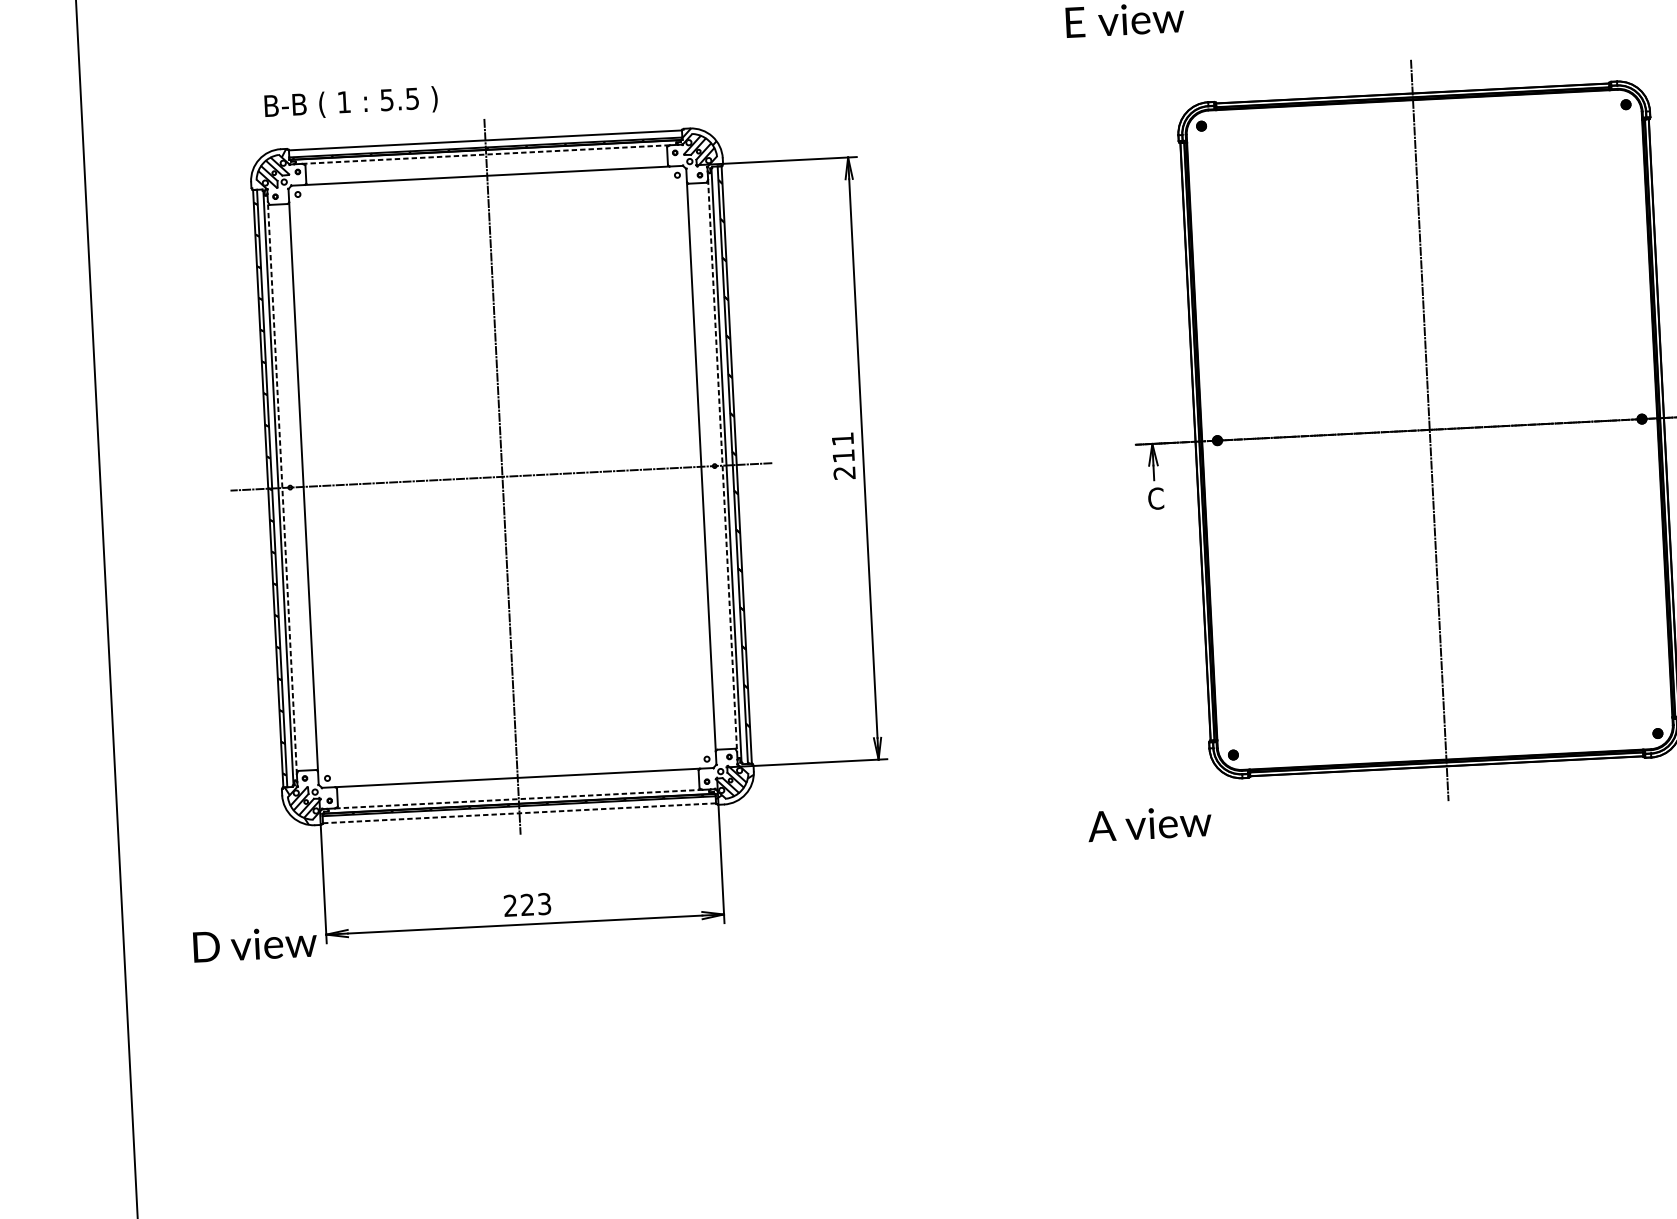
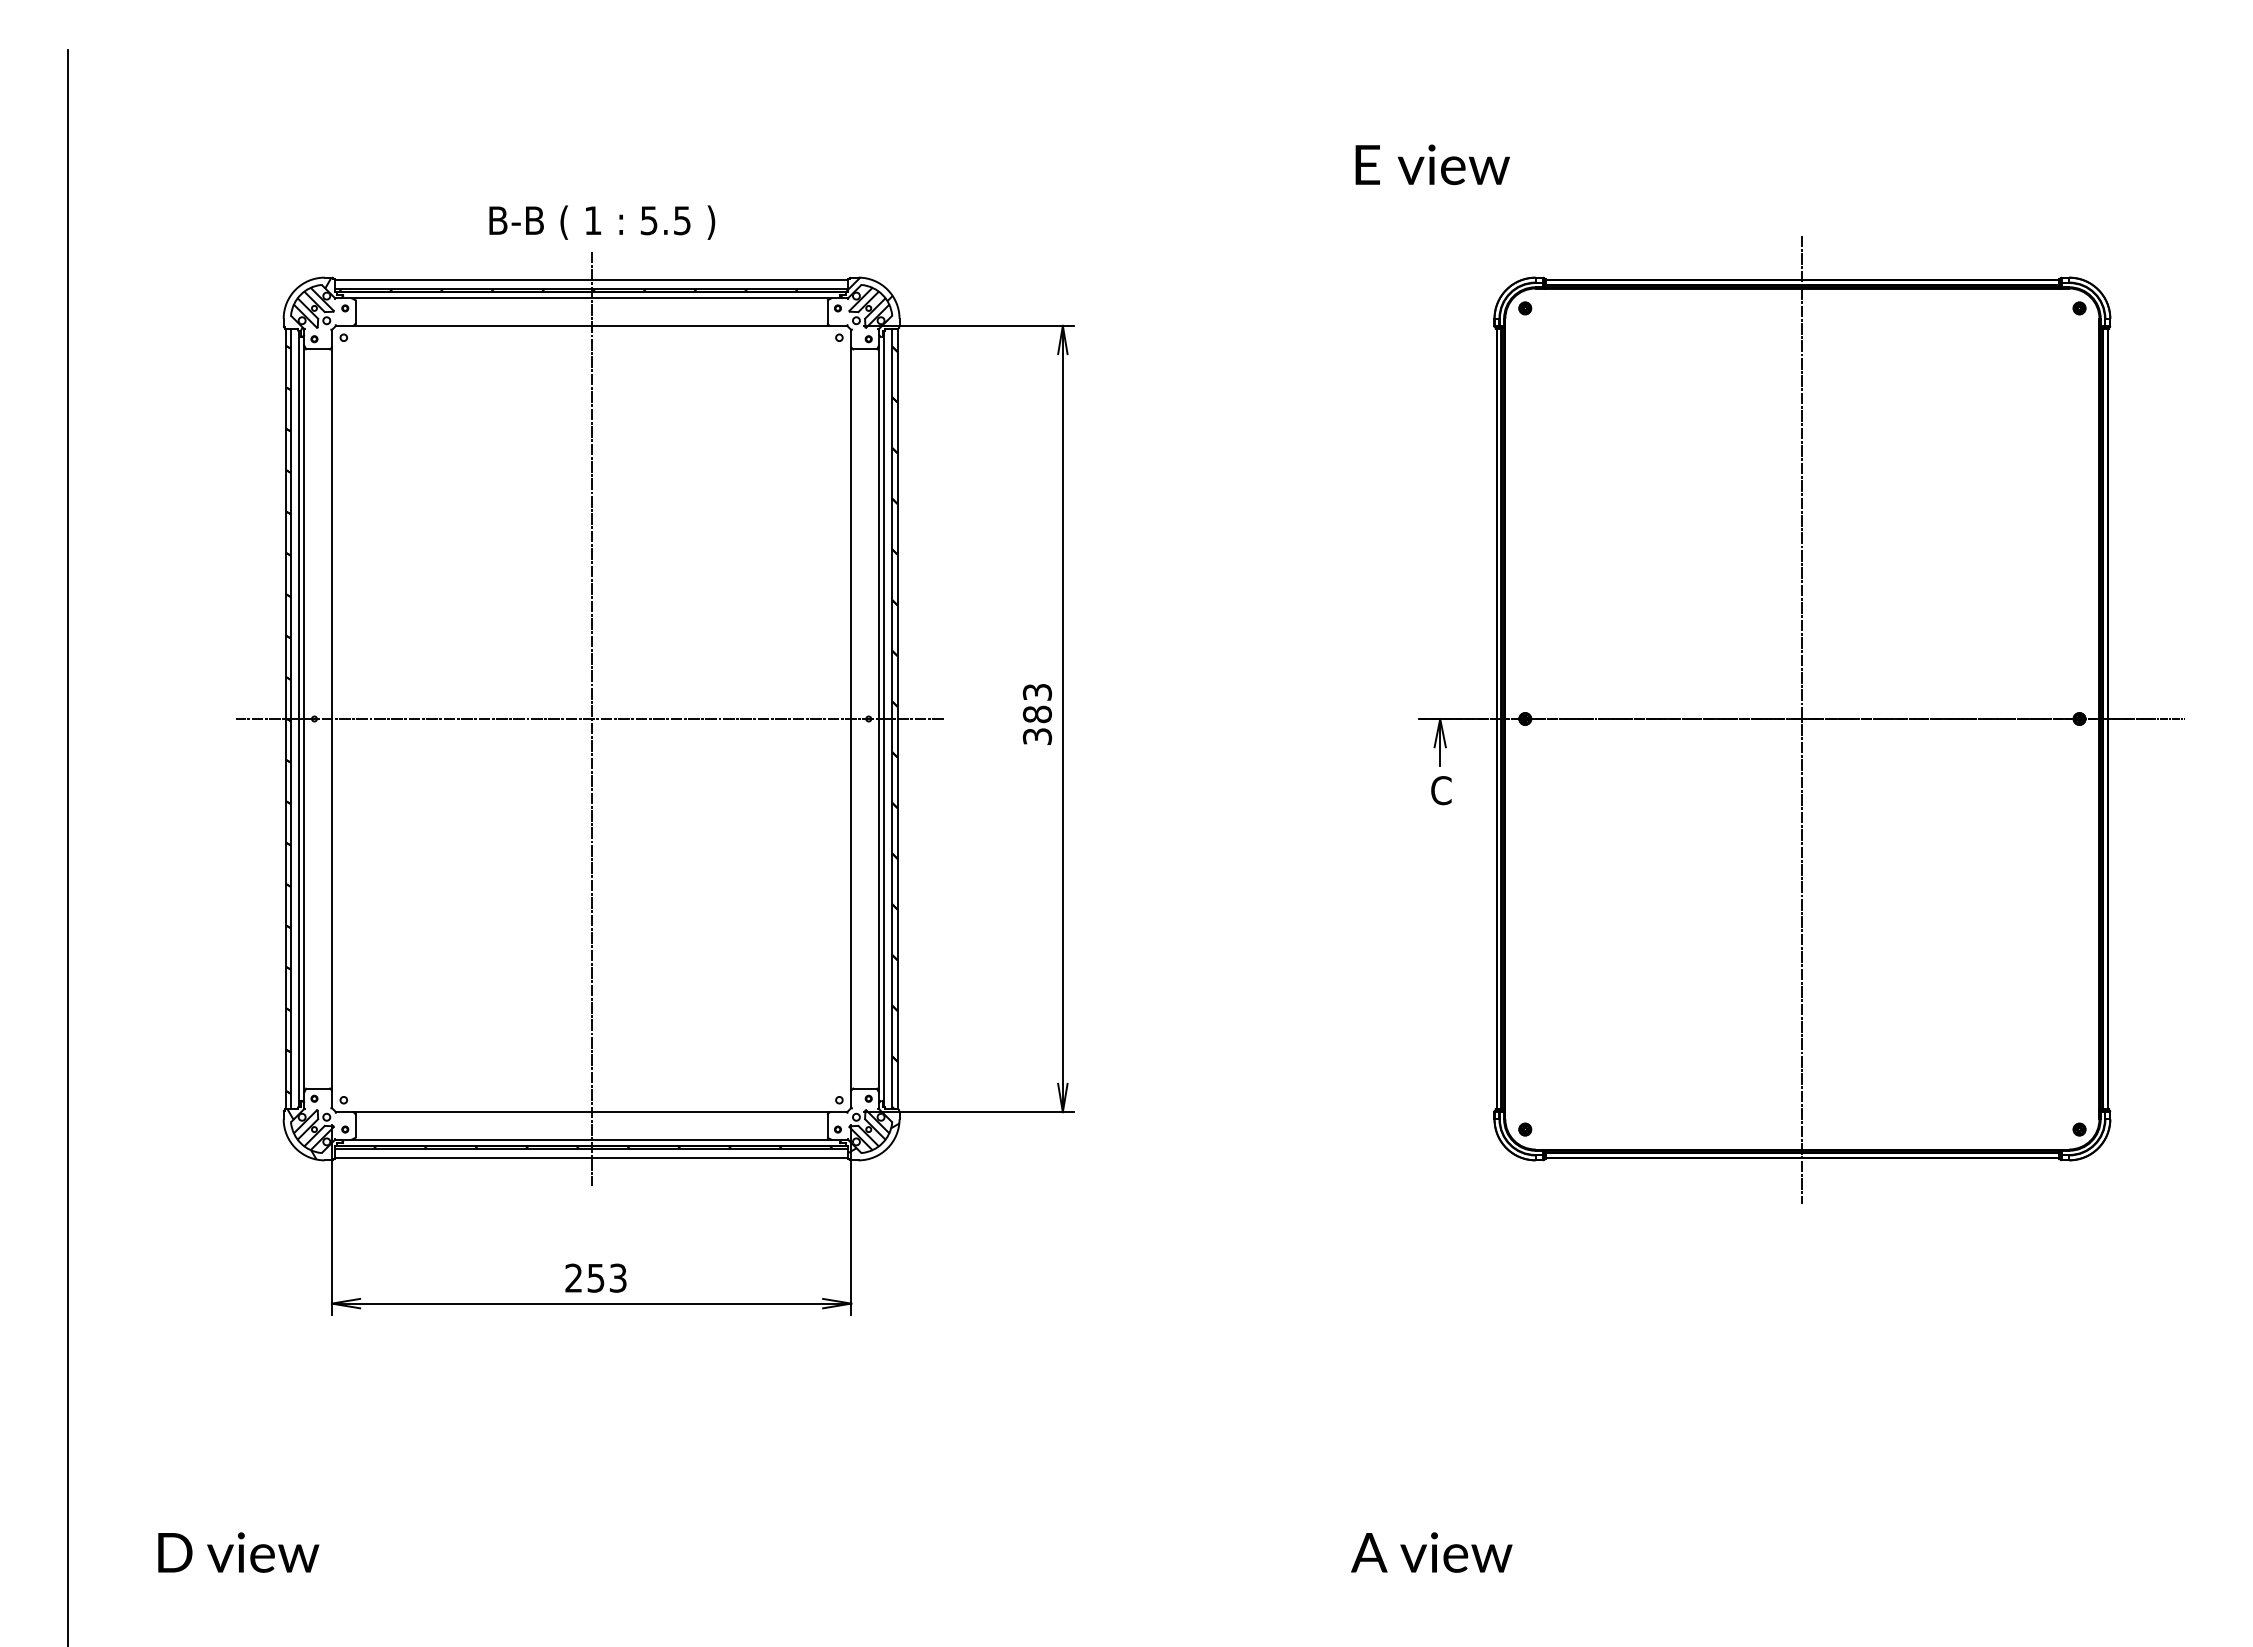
text: (351, 103) -> (602, 222), moved
line: (486, 154) -> (592, 298), dashed -> solid
text: (843, 456) -> (1037, 714), 211 -> 383
line: (722, 466) -> (879, 719), dashed -> solid
line: (282, 488) -> (304, 719), dashed -> solid
line: (518, 798) -> (591, 1139), dashed -> solid
line: (519, 813) -> (591, 1158), dashed -> solid
text: (1149, 823) -> (1431, 1552), moved
text: (527, 904) -> (595, 1277), 223 -> 253
text: (255, 944) -> (238, 1552), moved

